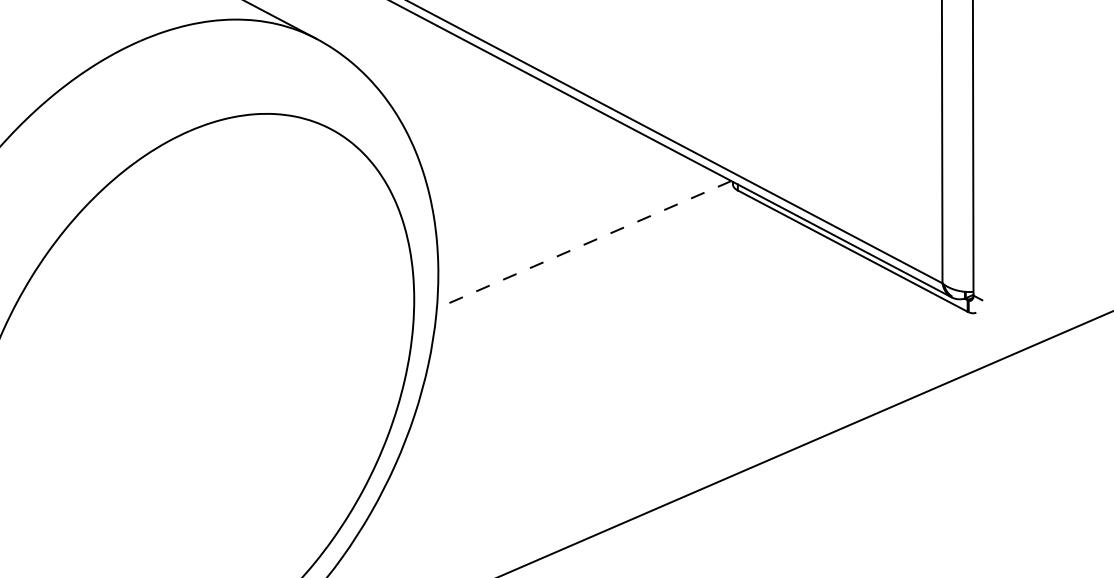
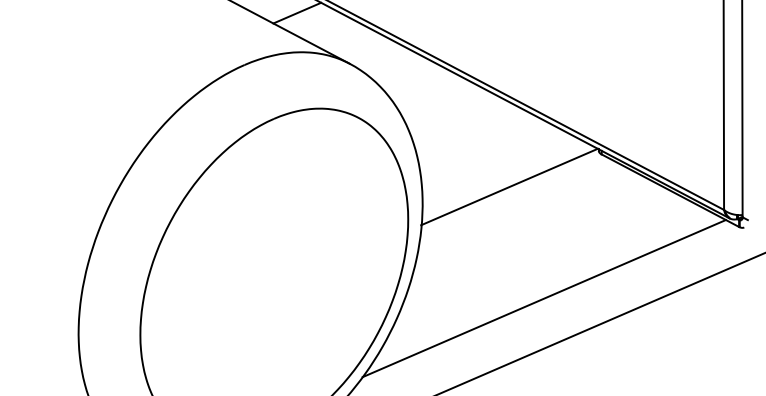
line: (583, 245) -> (509, 187), dashed -> solid
line: (640, 431) -> (543, 298), added

